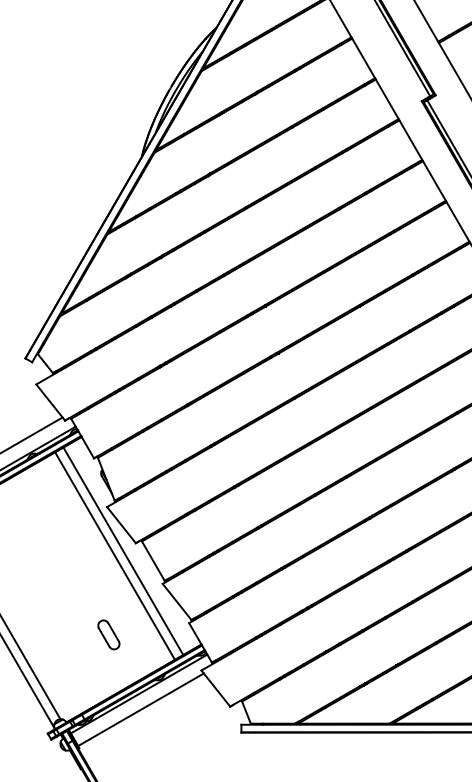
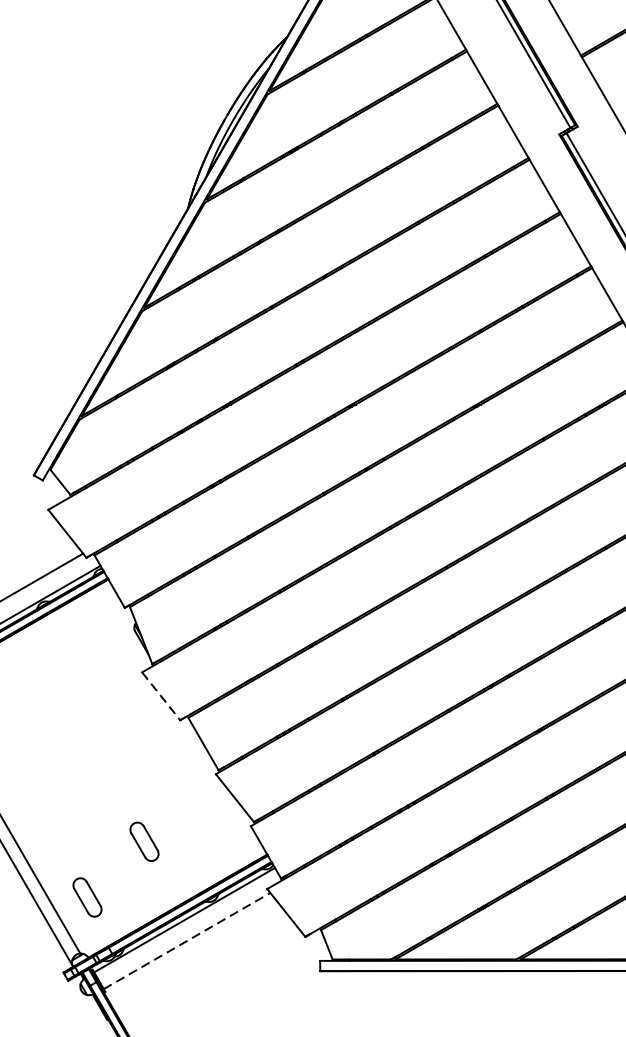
line: (121, 525) -> (161, 696), solid -> dashed
line: (123, 551) -> (163, 731), removed
line: (114, 555) -> (151, 736), removed
part: (65, 676) -> (87, 896), added
line: (140, 709) -> (186, 940), solid -> dashed

